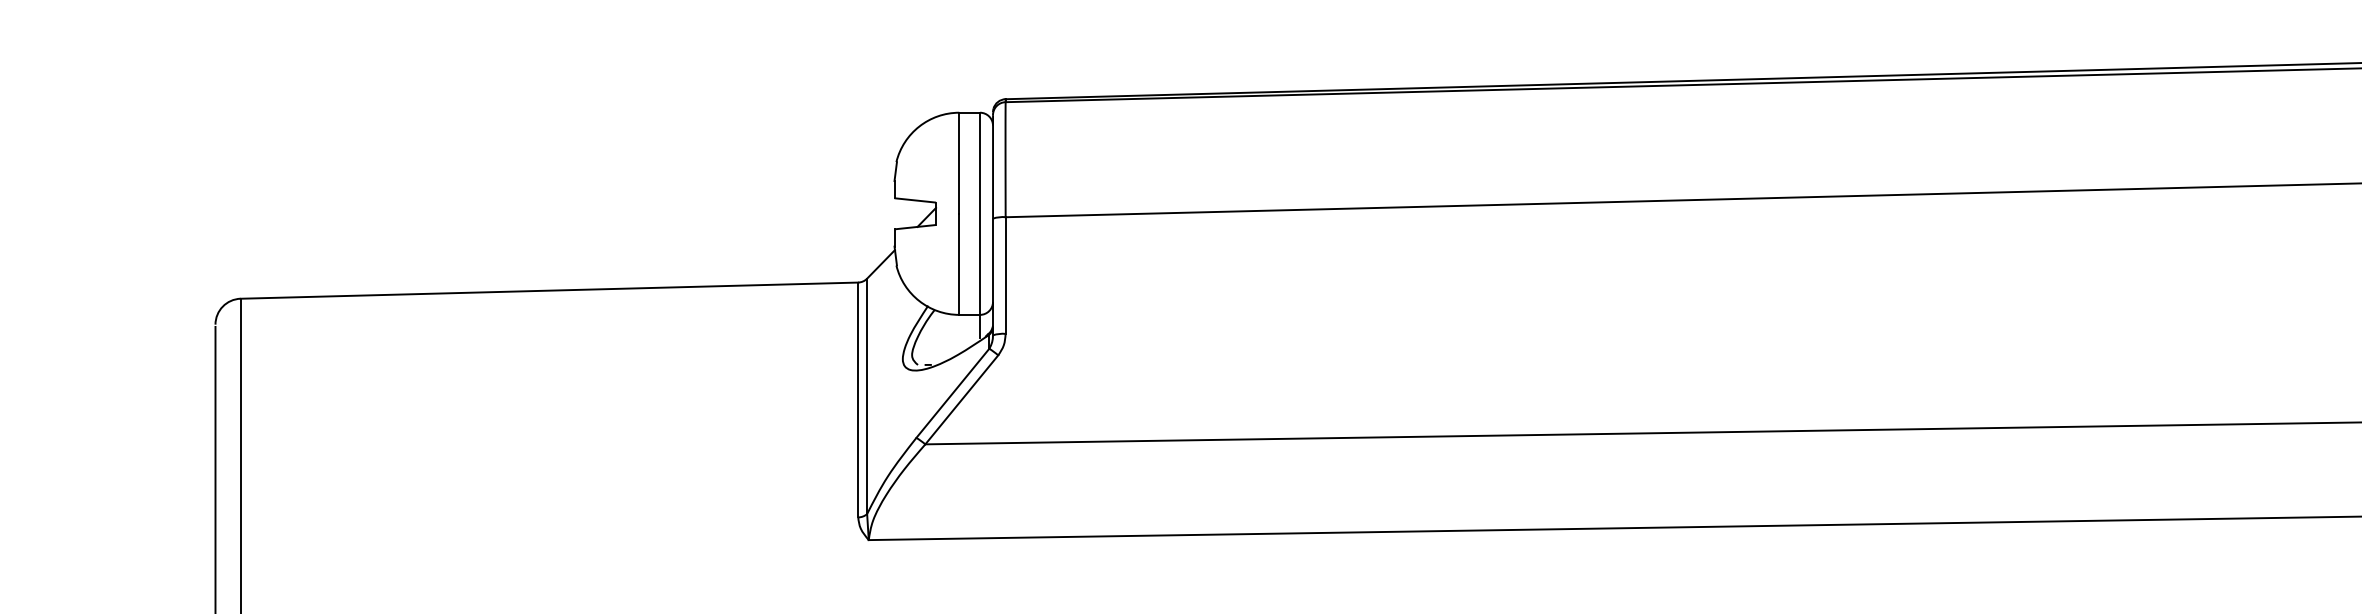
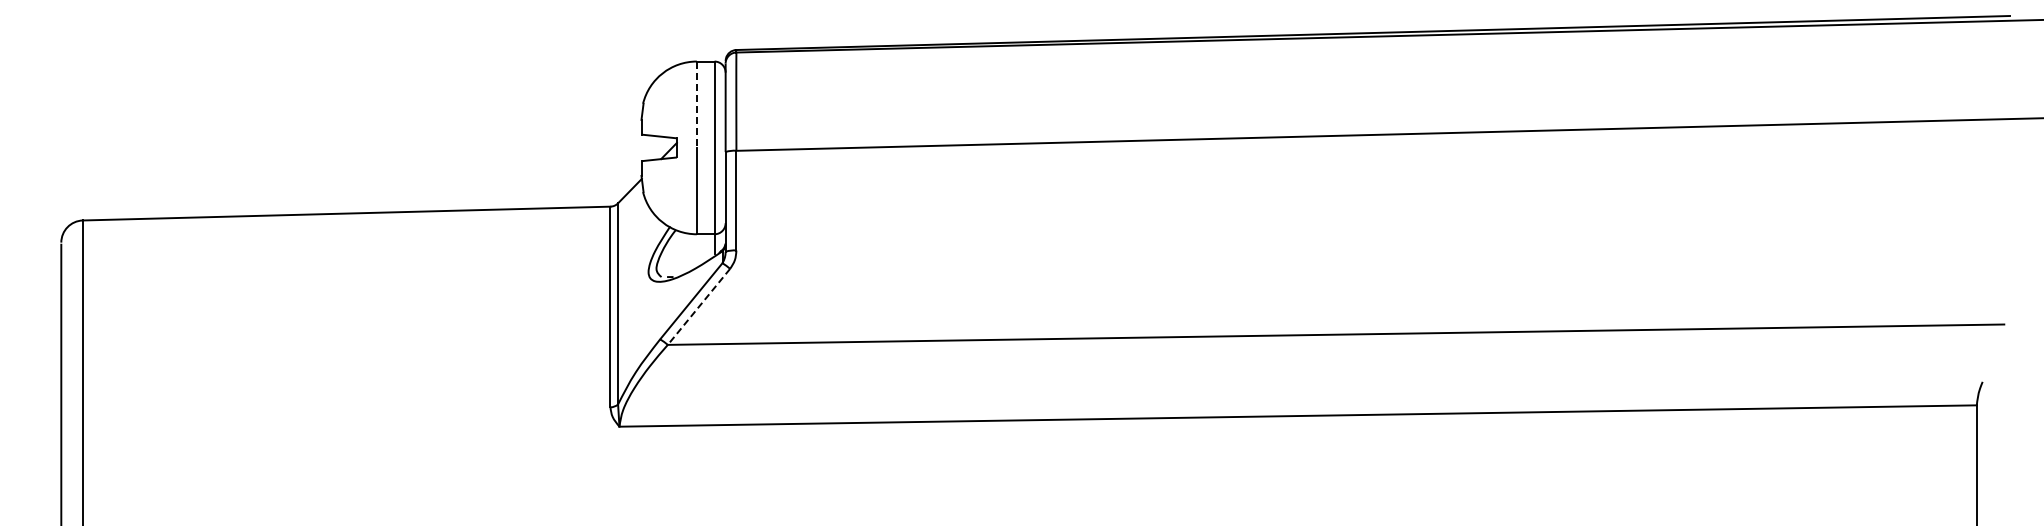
line: (958, 164) -> (696, 105), solid -> dashed
line: (961, 400) -> (698, 307), solid -> dashed

